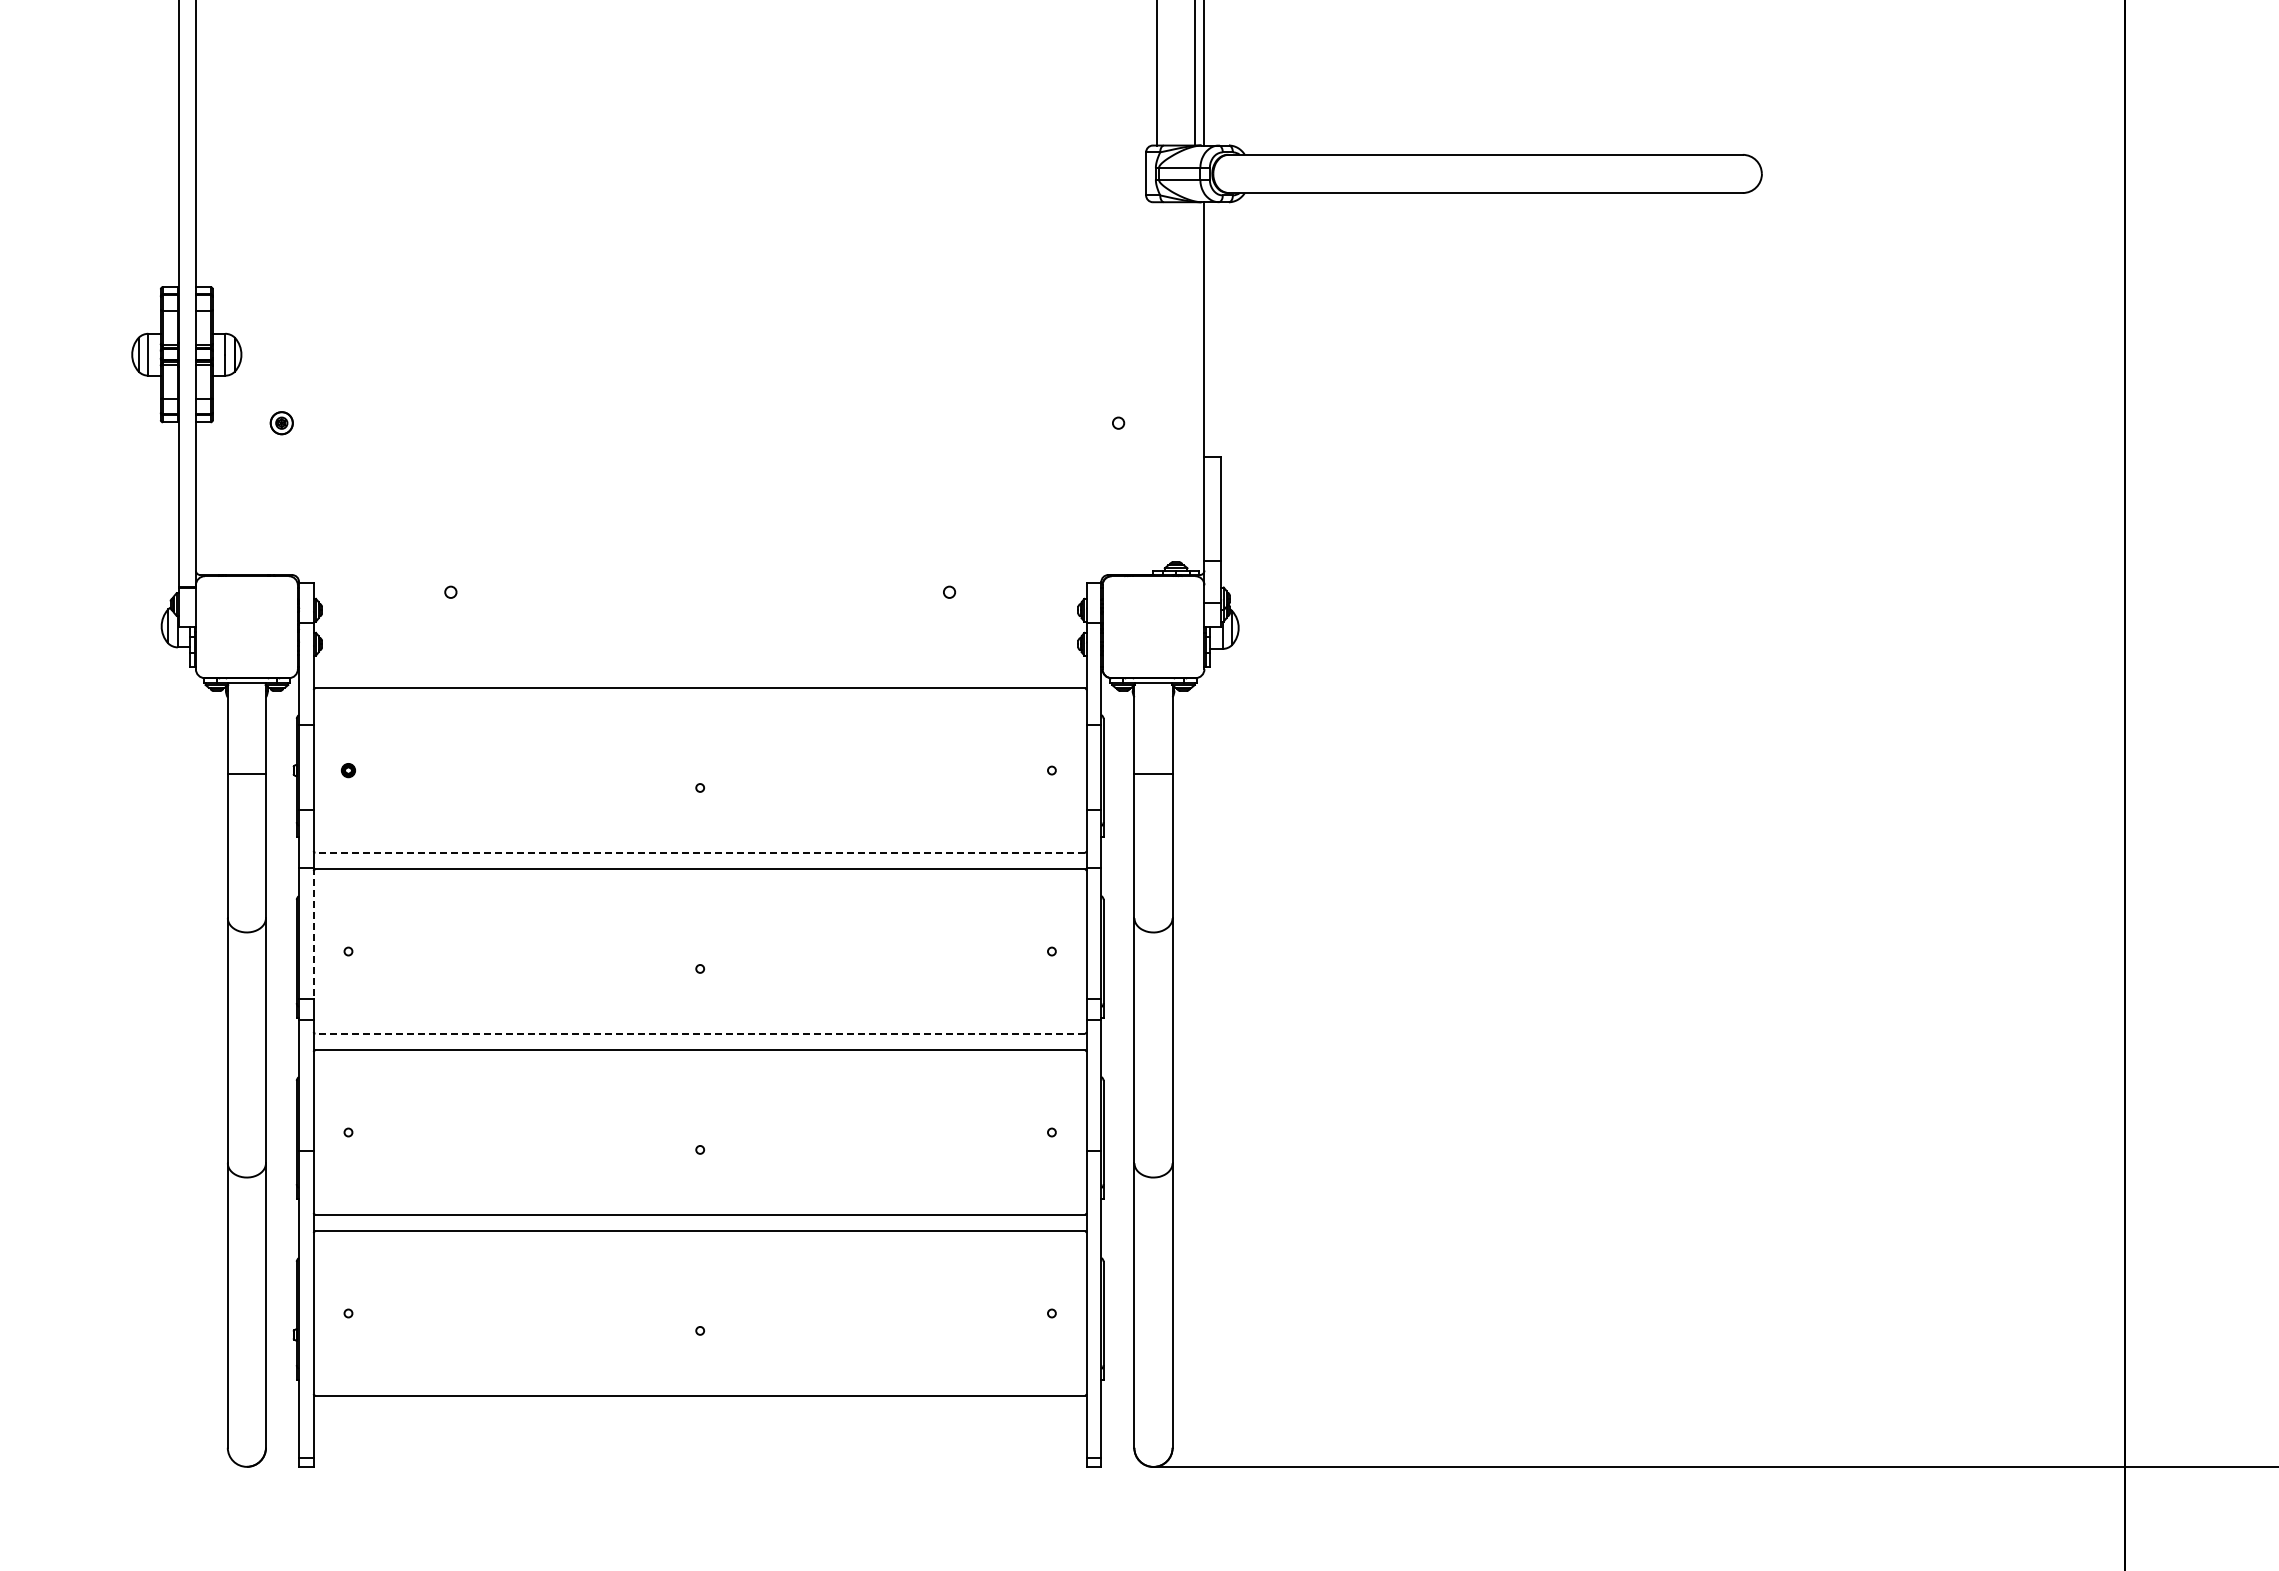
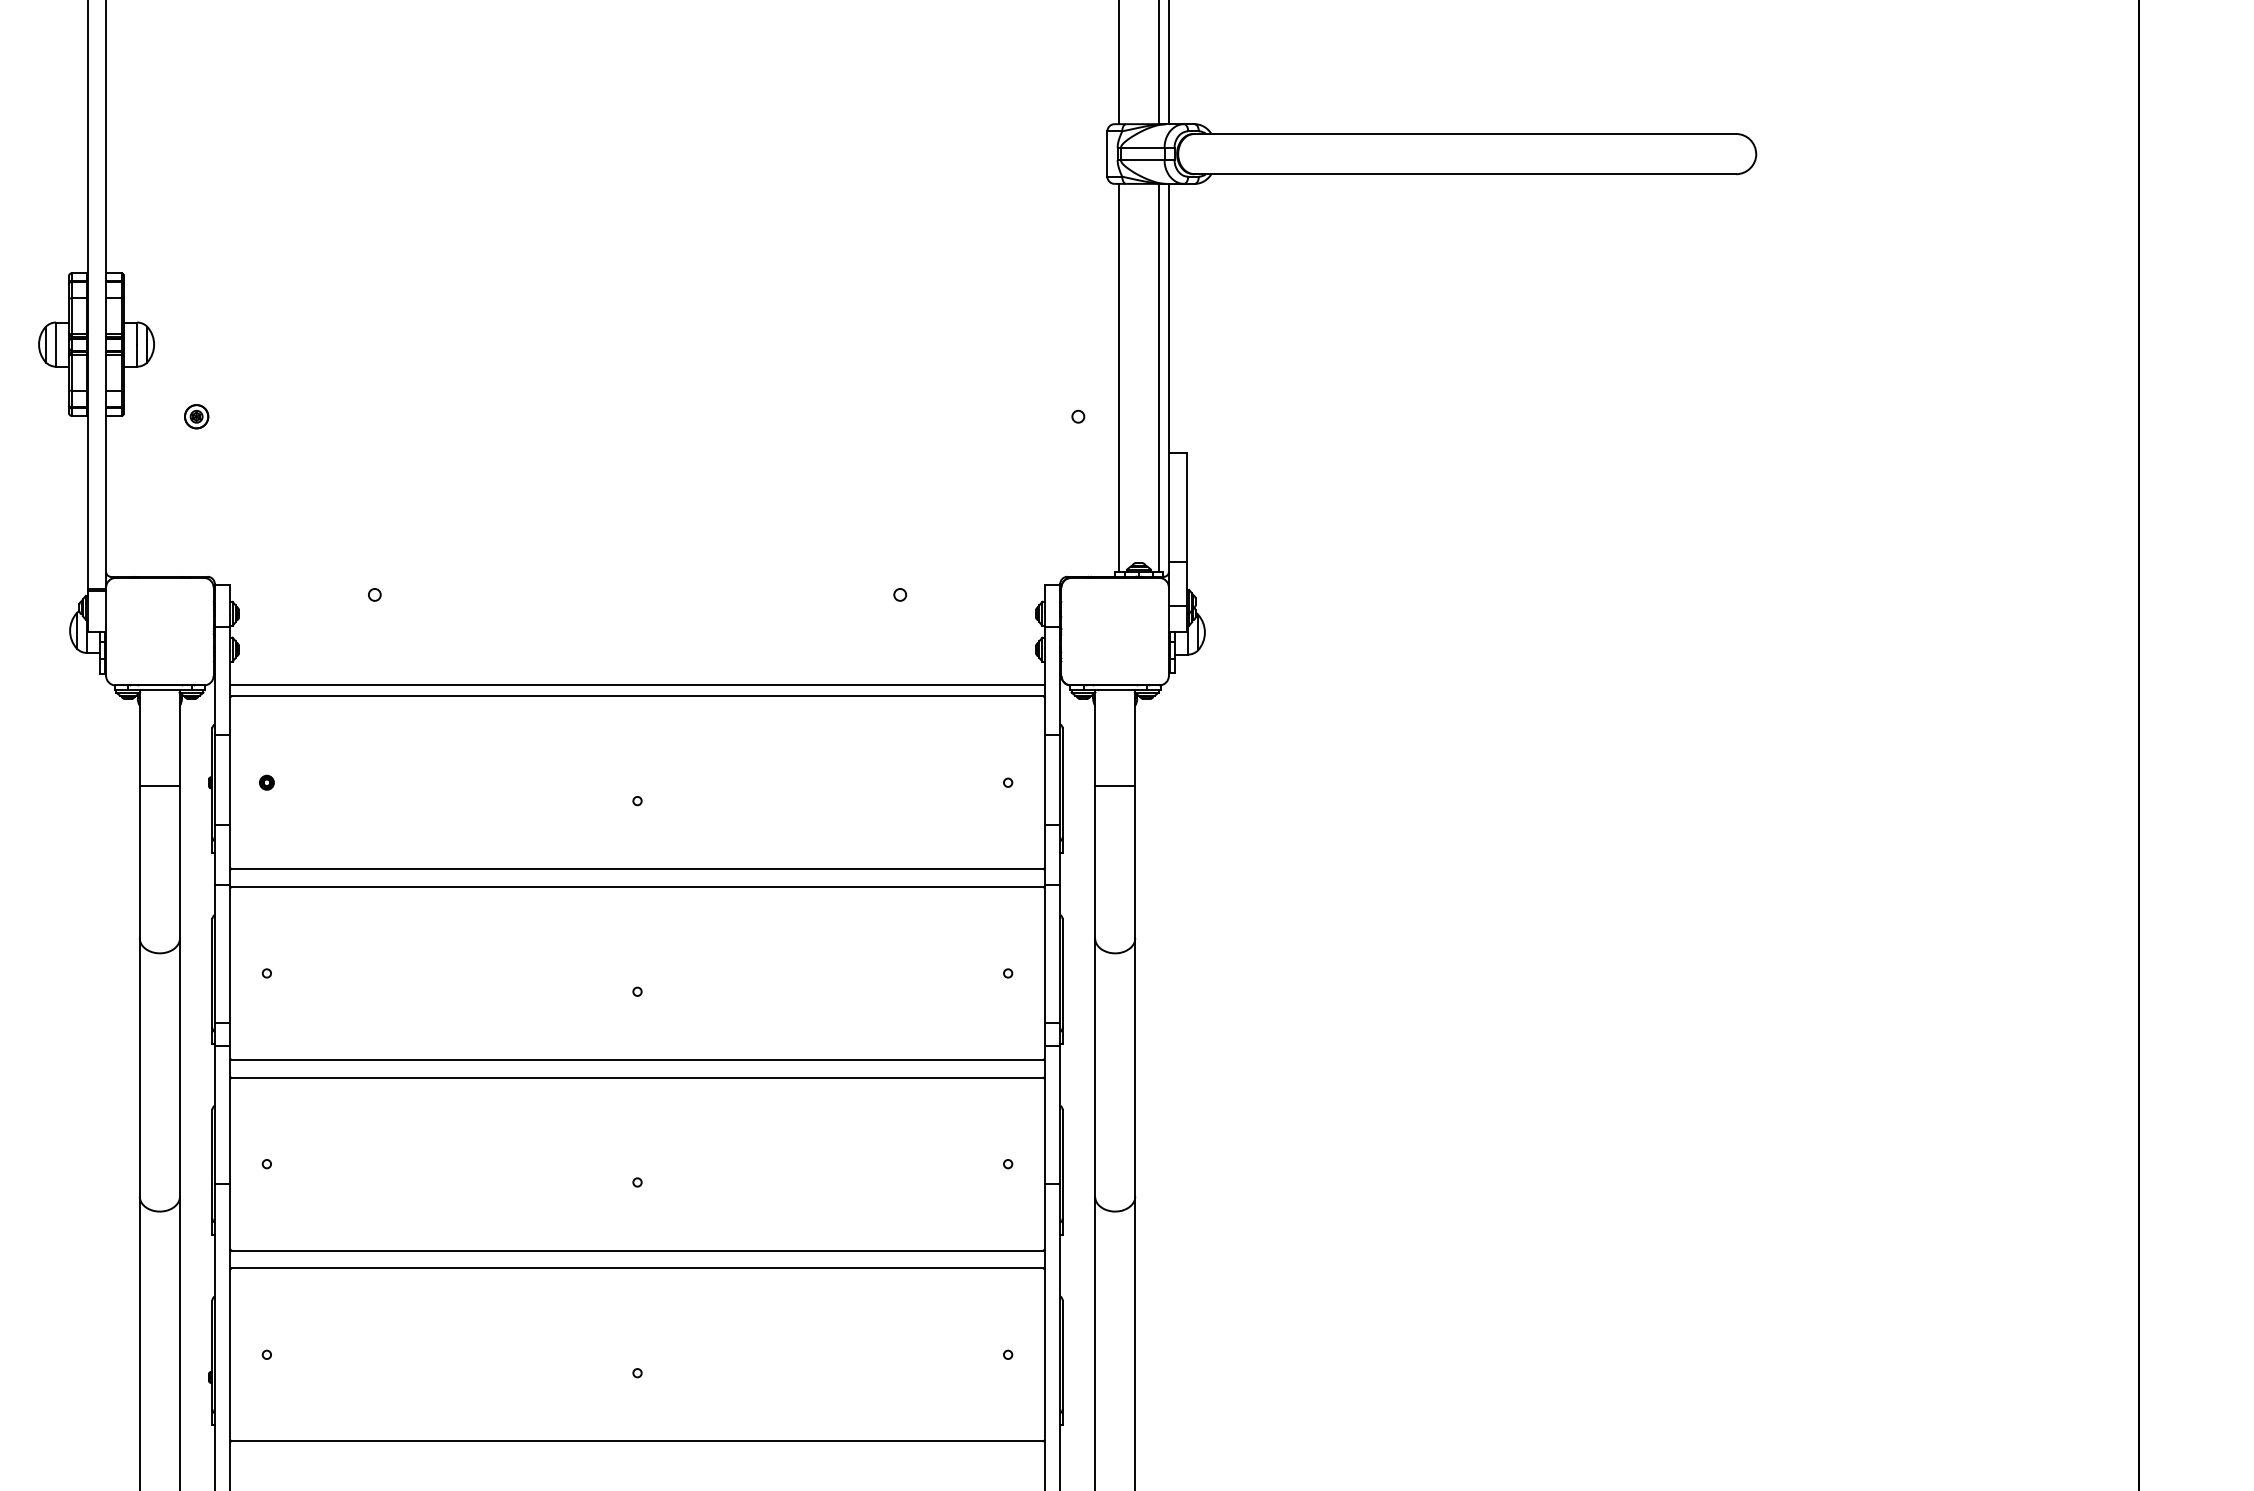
line: (1157, 386) -> (1119, 378), added
line: (1195, 386) -> (1159, 378), added
line: (699, 678) -> (636, 685), added
line: (700, 852) -> (637, 869), dashed -> solid
line: (313, 933) -> (230, 954), dashed -> solid
line: (700, 1033) -> (637, 1059), dashed -> solid

